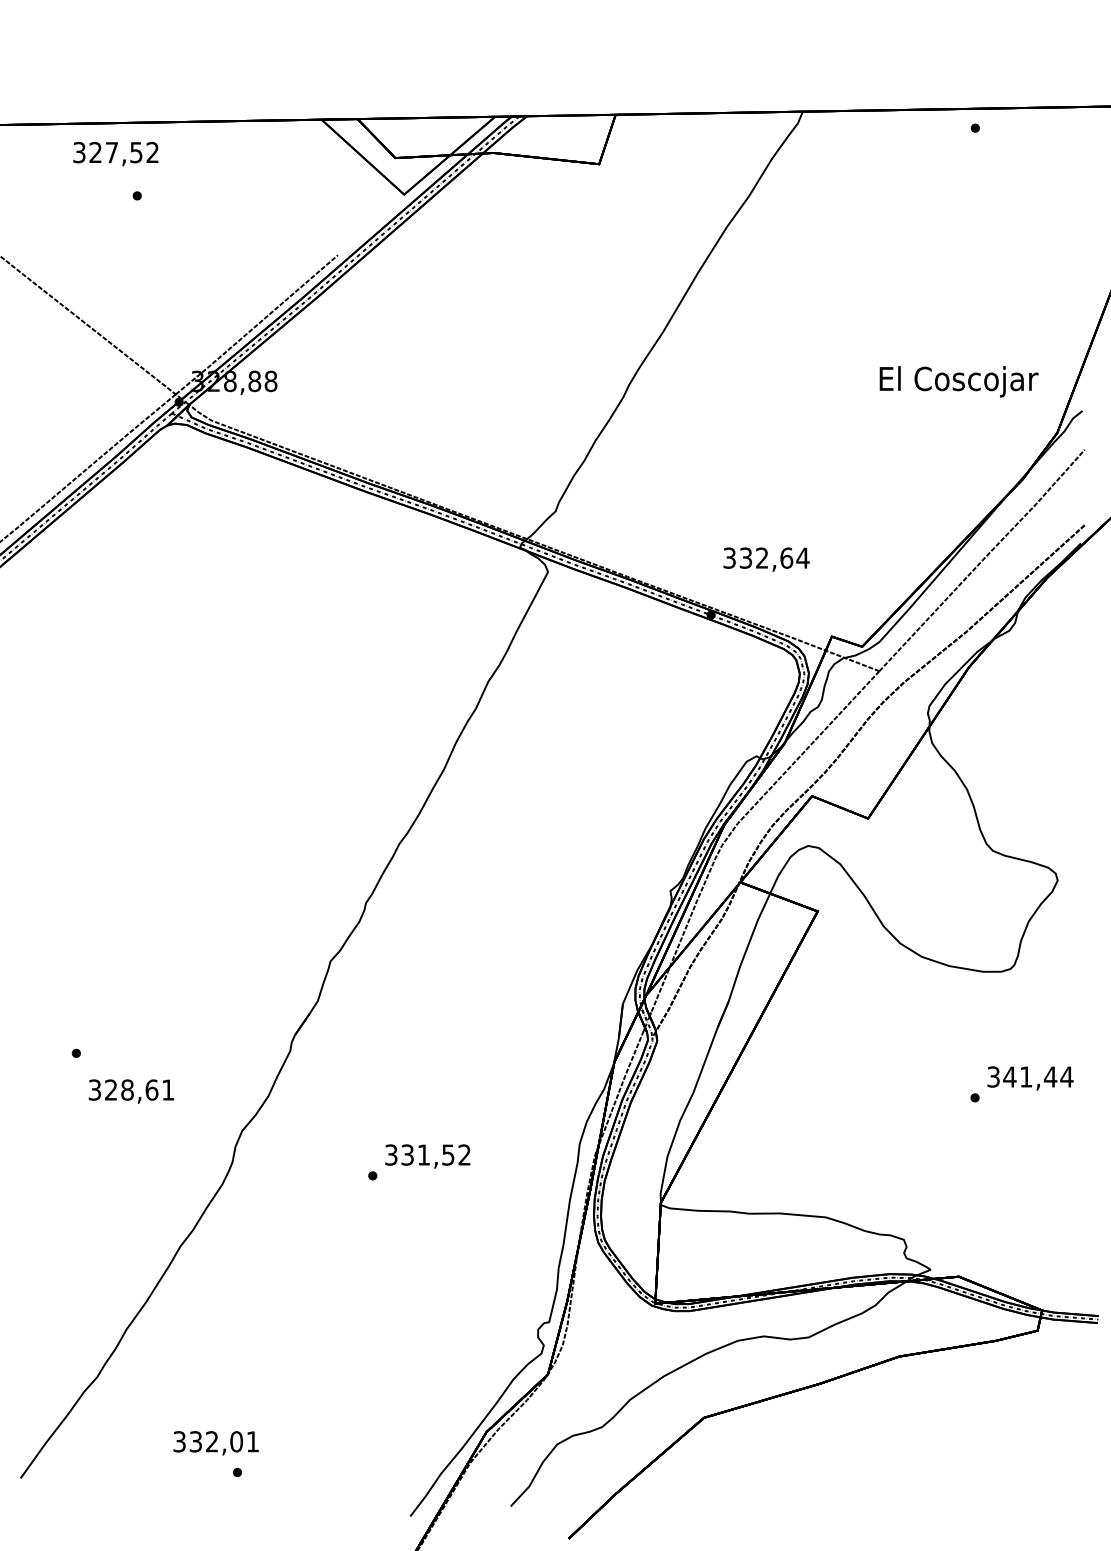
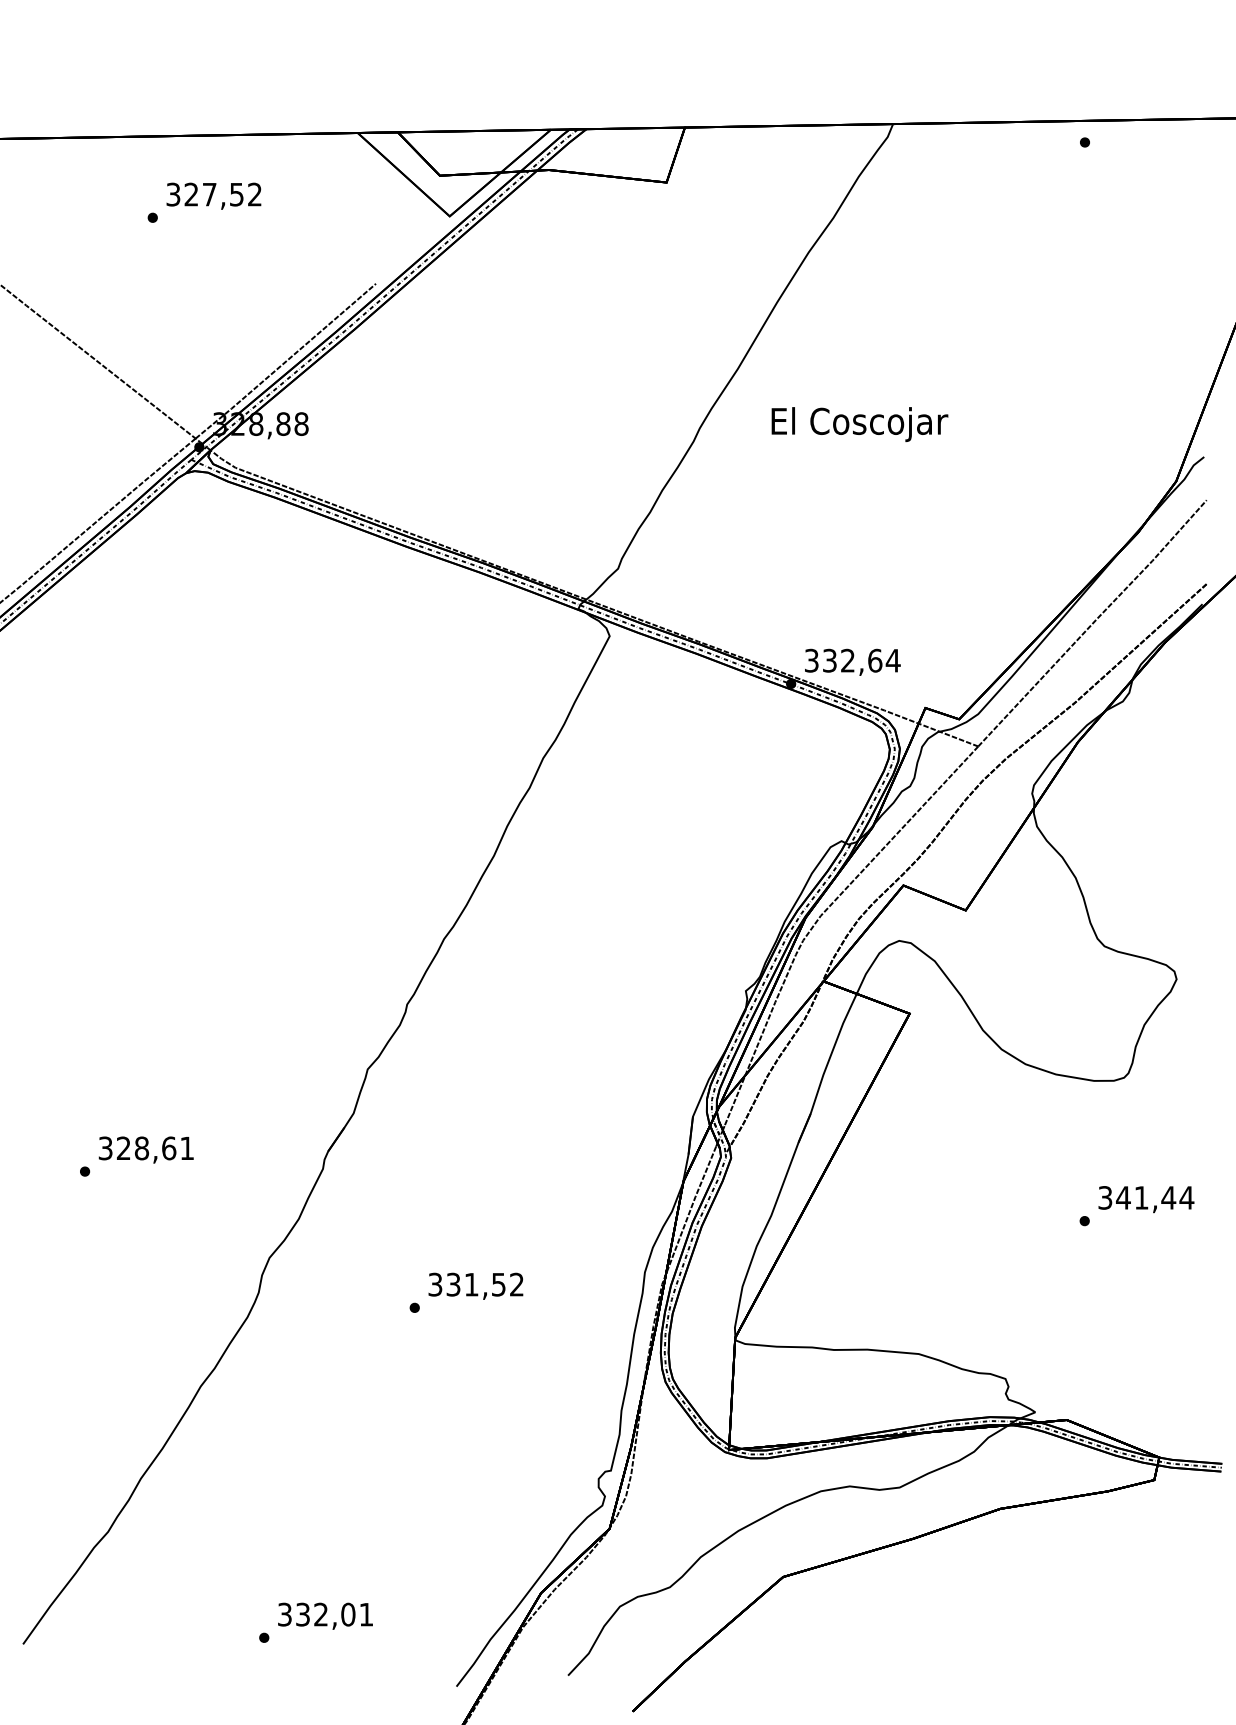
text: (115, 153) -> (213, 195), moved
text: (958, 381) -> (859, 424), moved
text: (766, 558) -> (852, 661), moved
text: (130, 1091) -> (145, 1149), moved
text: (216, 1442) -> (325, 1615), moved

